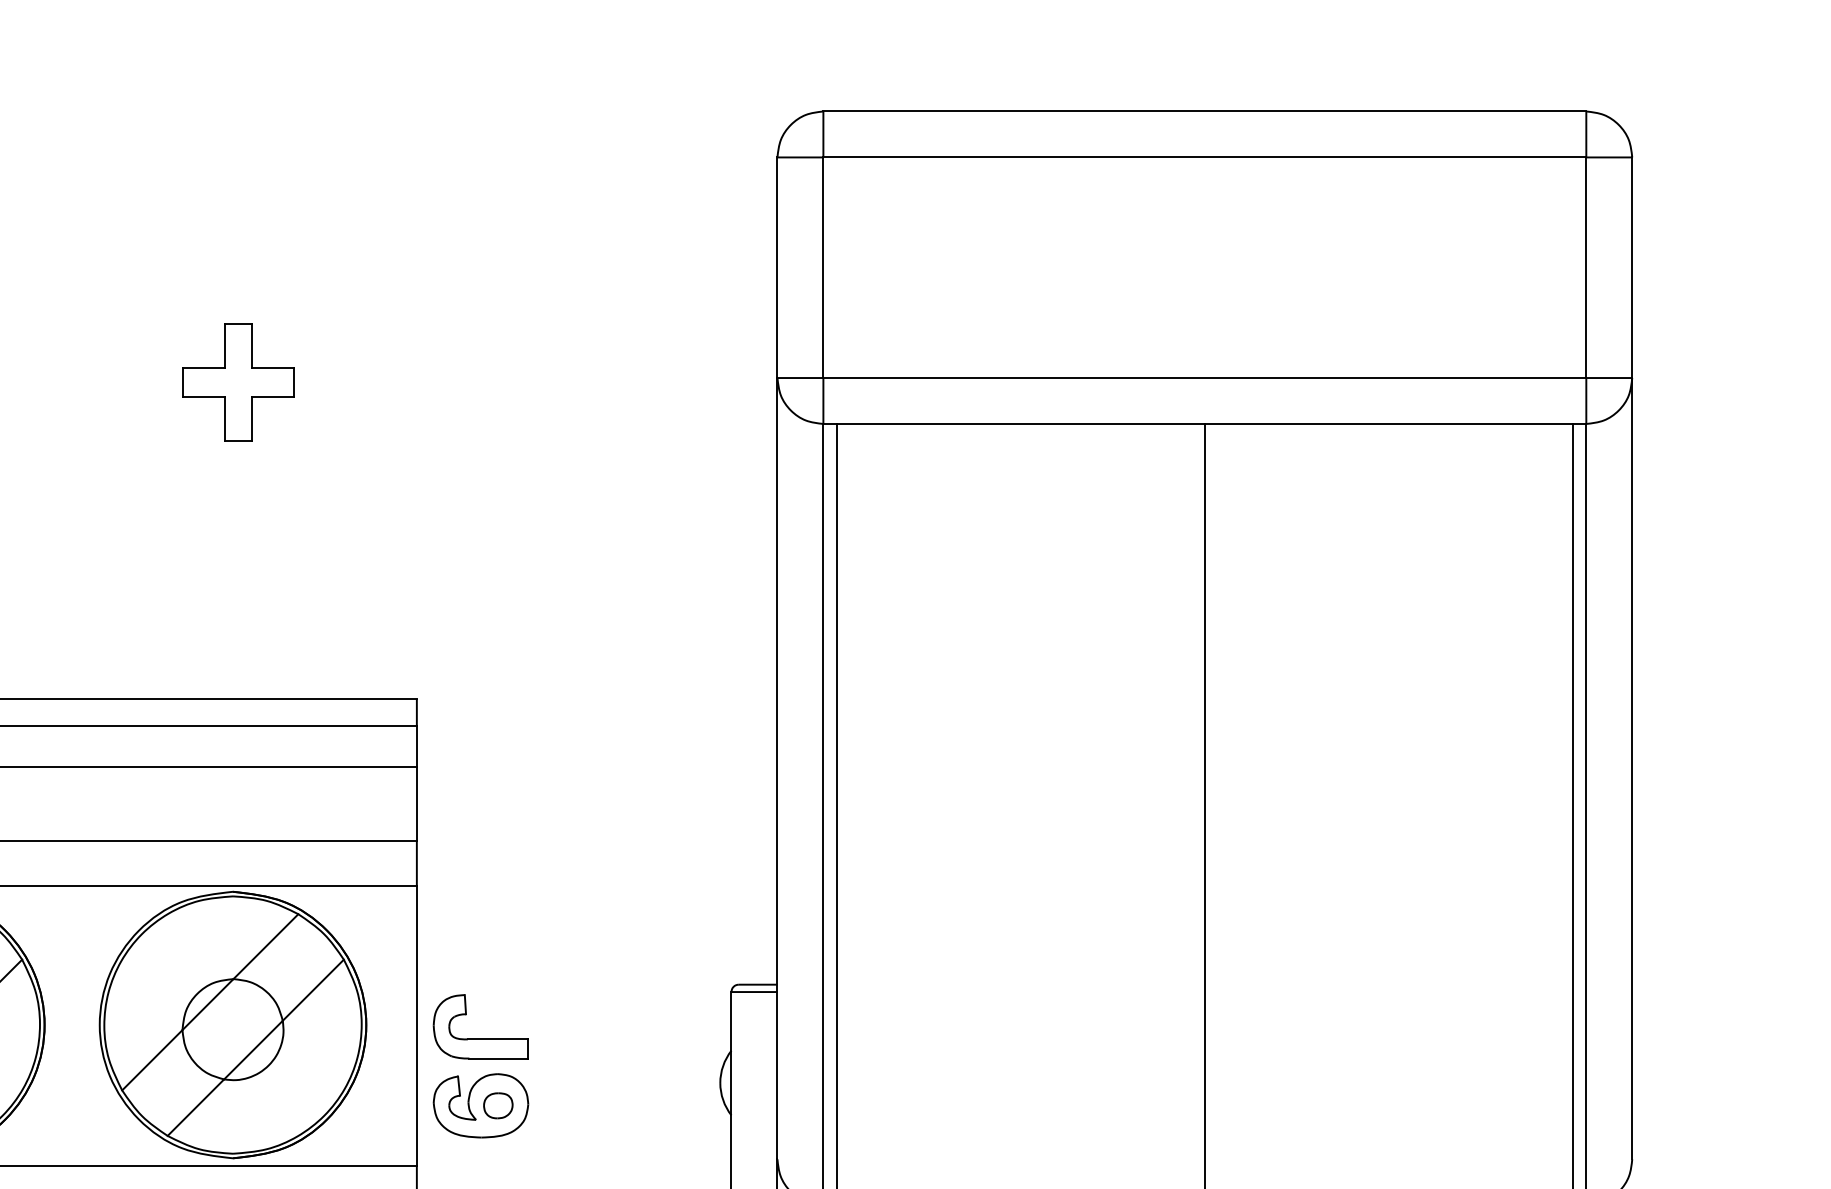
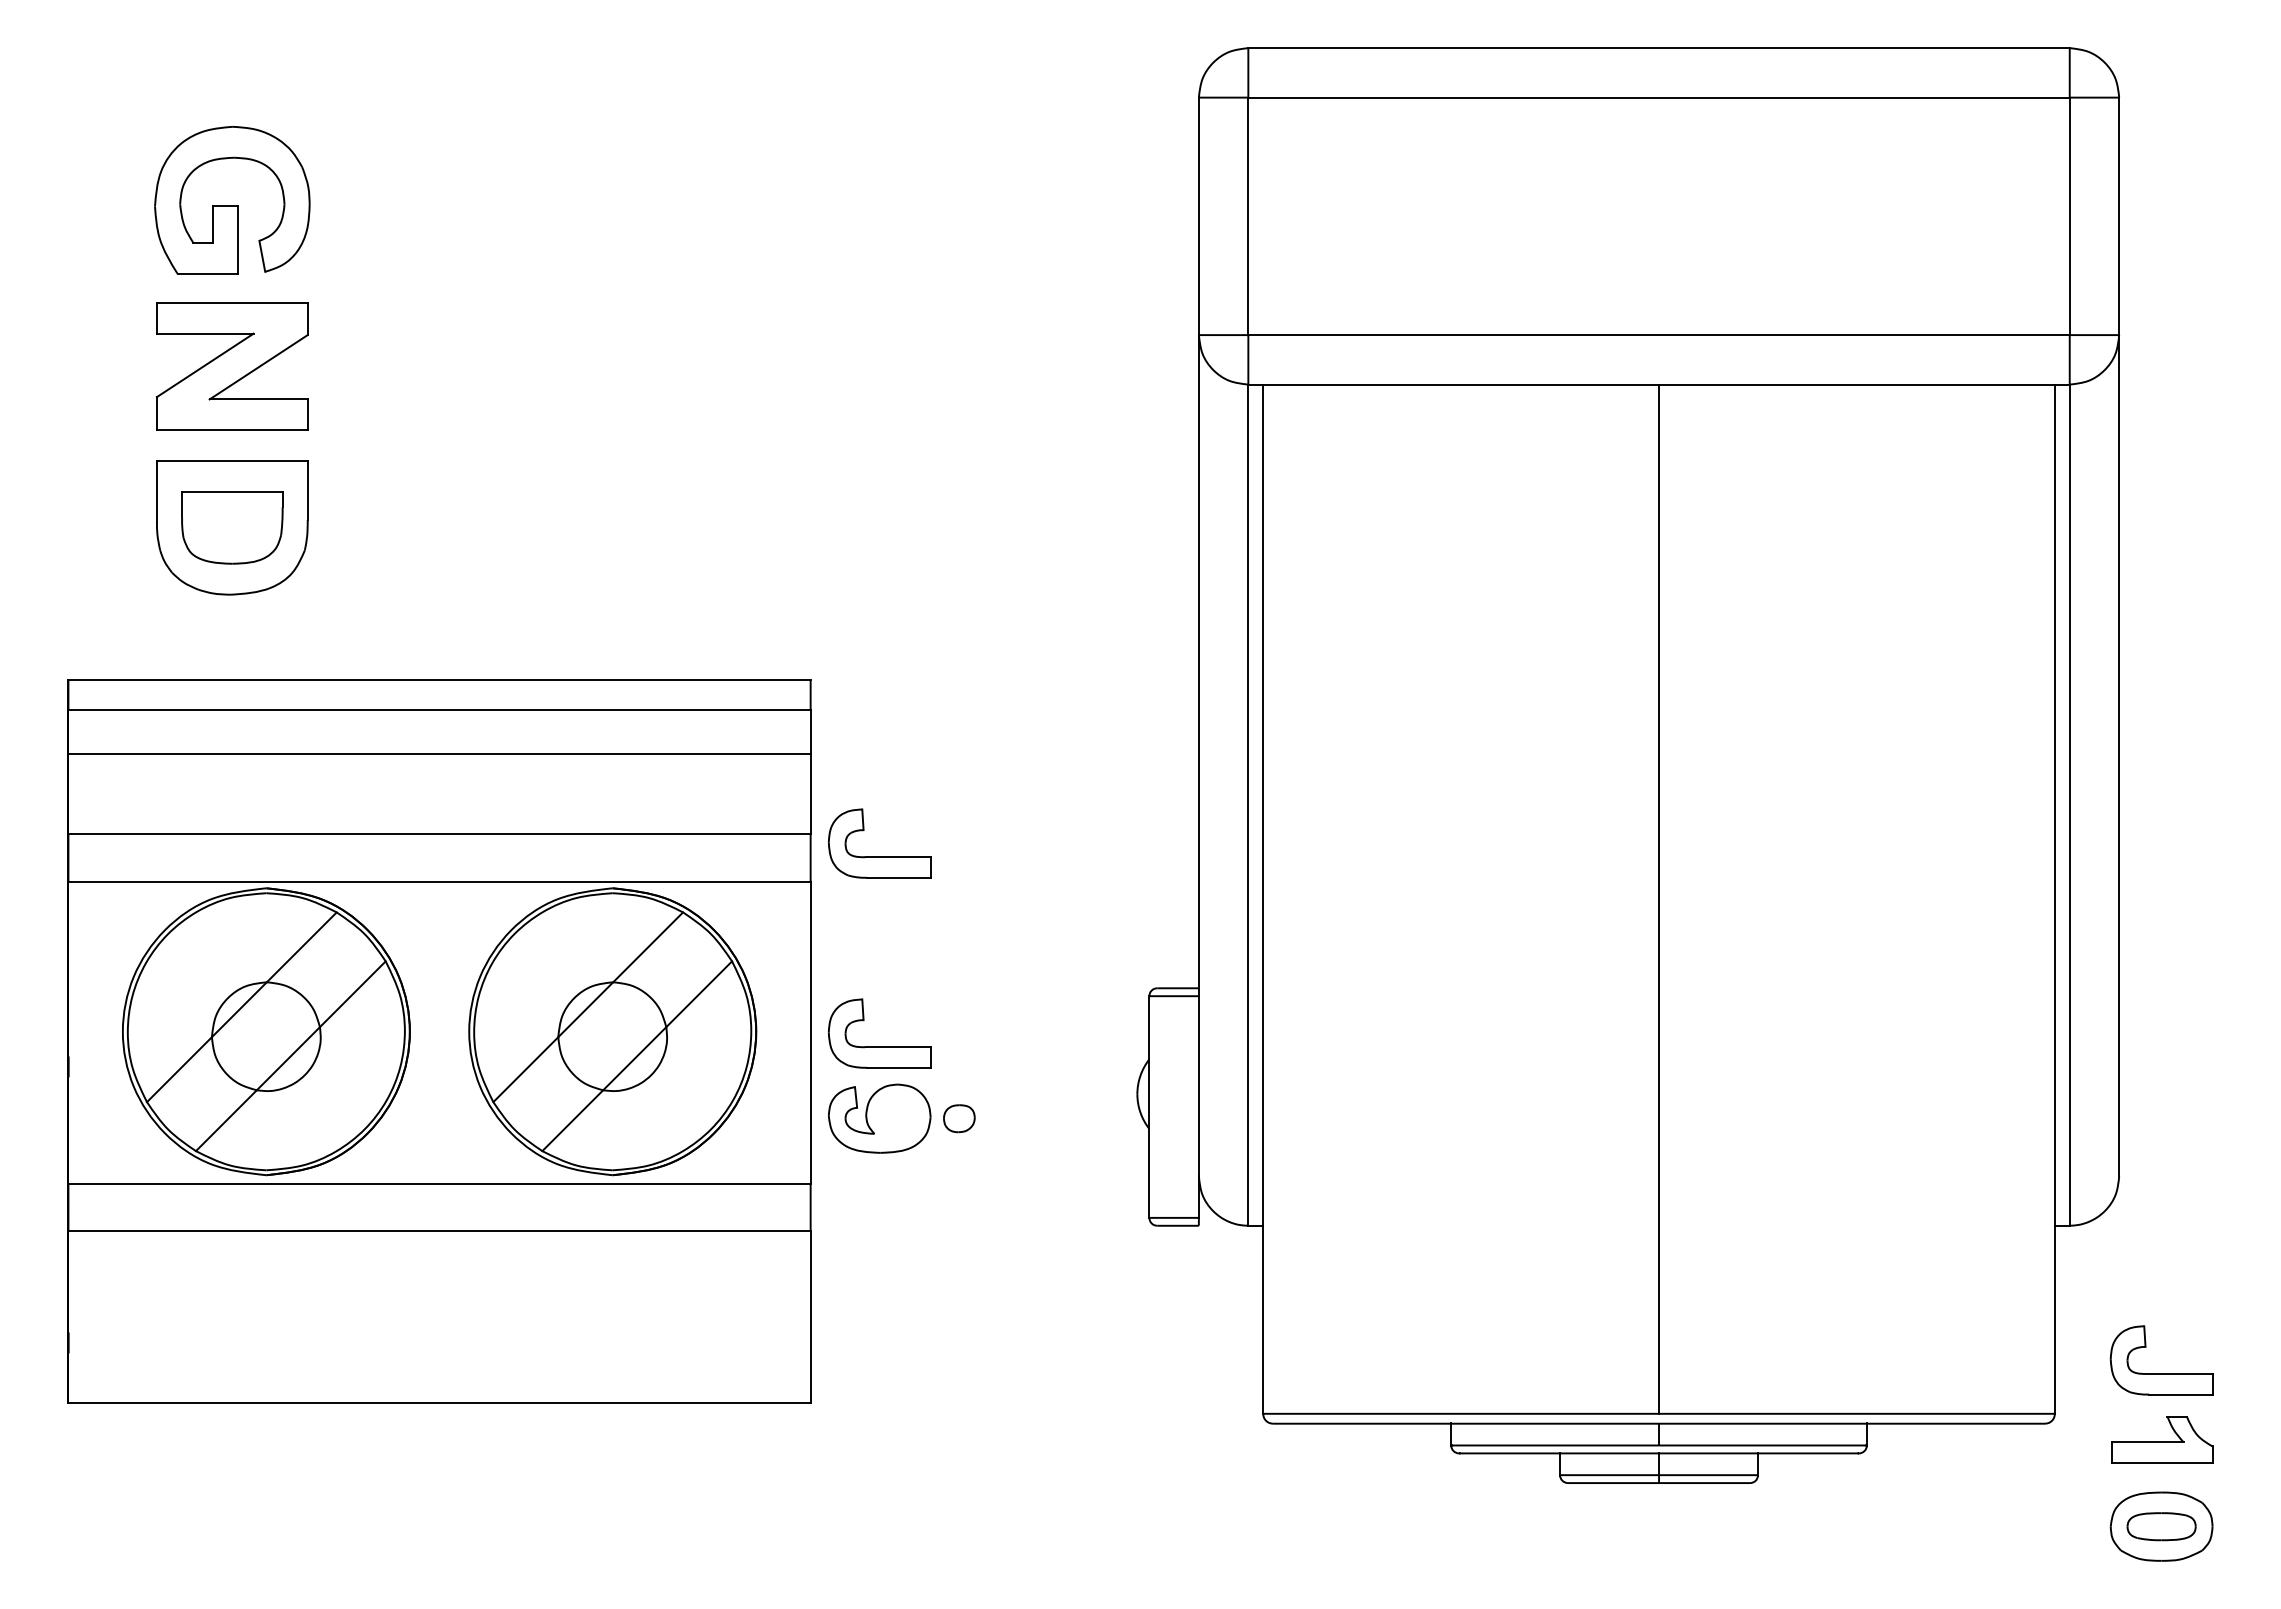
part: (238, 382) -> (618, 339), removed
part: (480, 862) -> (879, 856), added
part: (498, 1105) -> (959, 1118), moved

